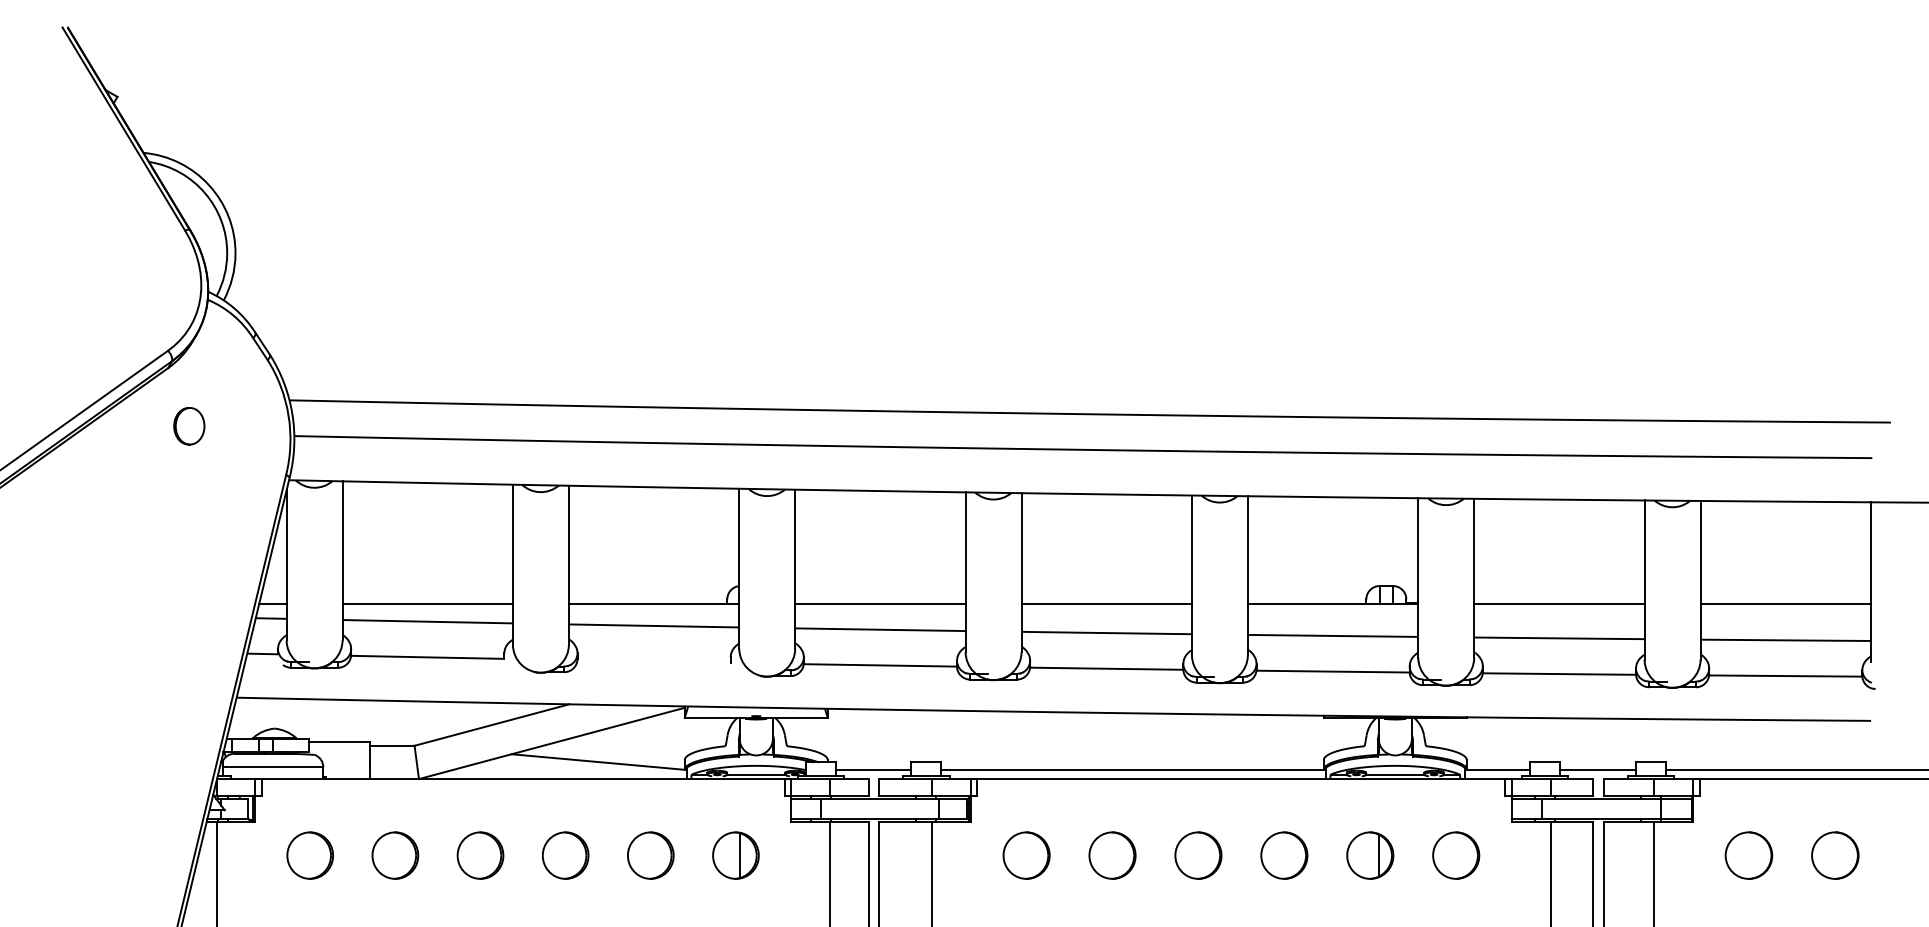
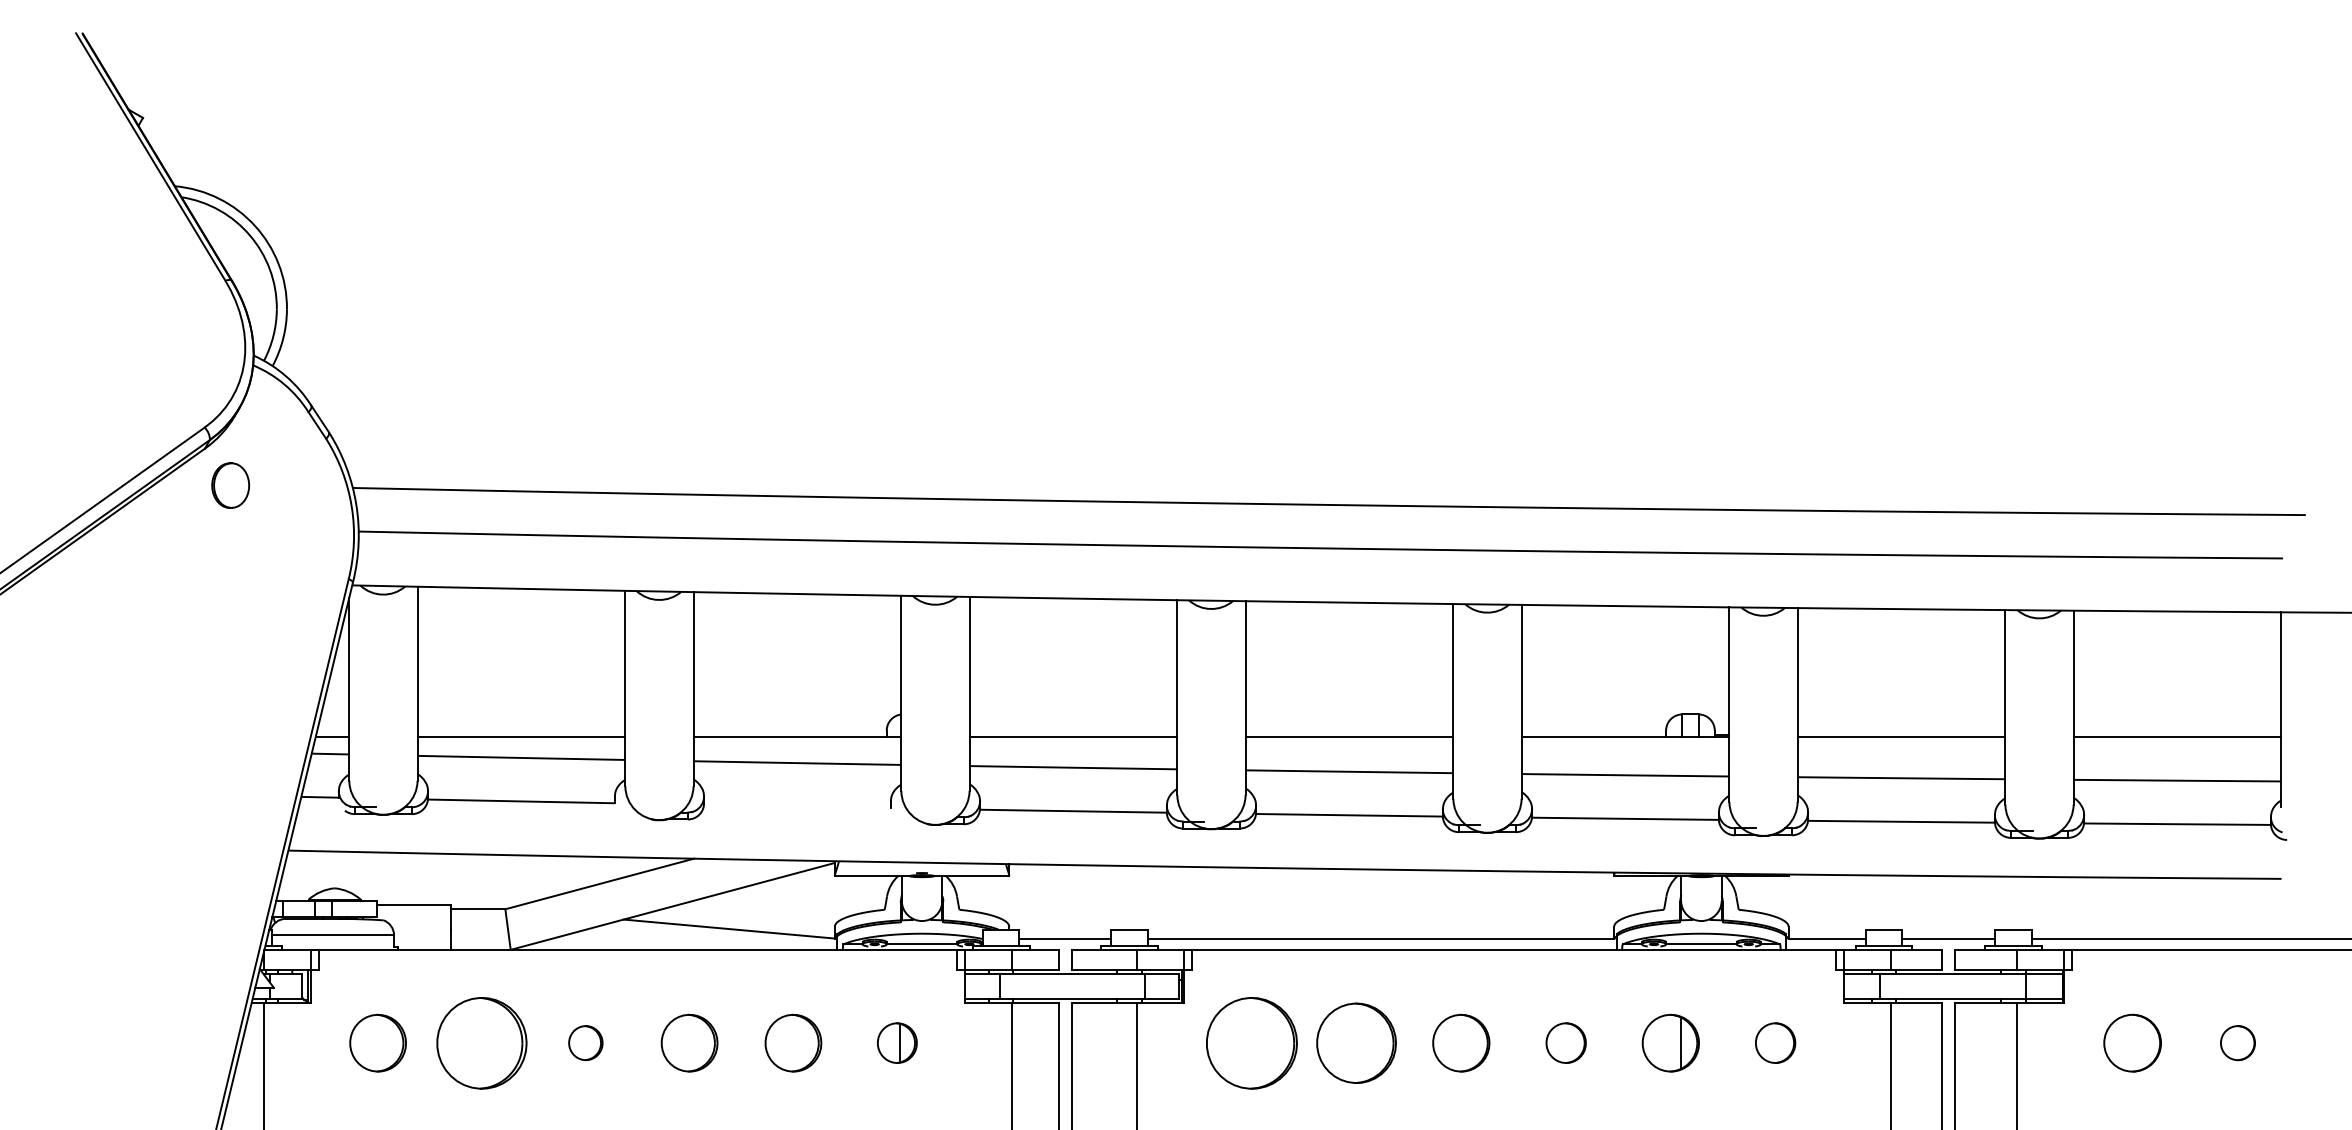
part: (189, 426) -> (230, 485), moved
part: (395, 855) -> (481, 1042), size x1.6
part: (480, 855) -> (585, 1042), size x0.6
part: (736, 855) -> (897, 1042), size x0.7
part: (1026, 855) -> (1251, 1042), size x1.6
part: (1112, 855) -> (1356, 1042), size x1.4
part: (1284, 855) -> (1566, 1042), size x0.7
part: (1456, 855) -> (1775, 1042), size x0.7
part: (1834, 855) -> (2237, 1042), size x0.6

